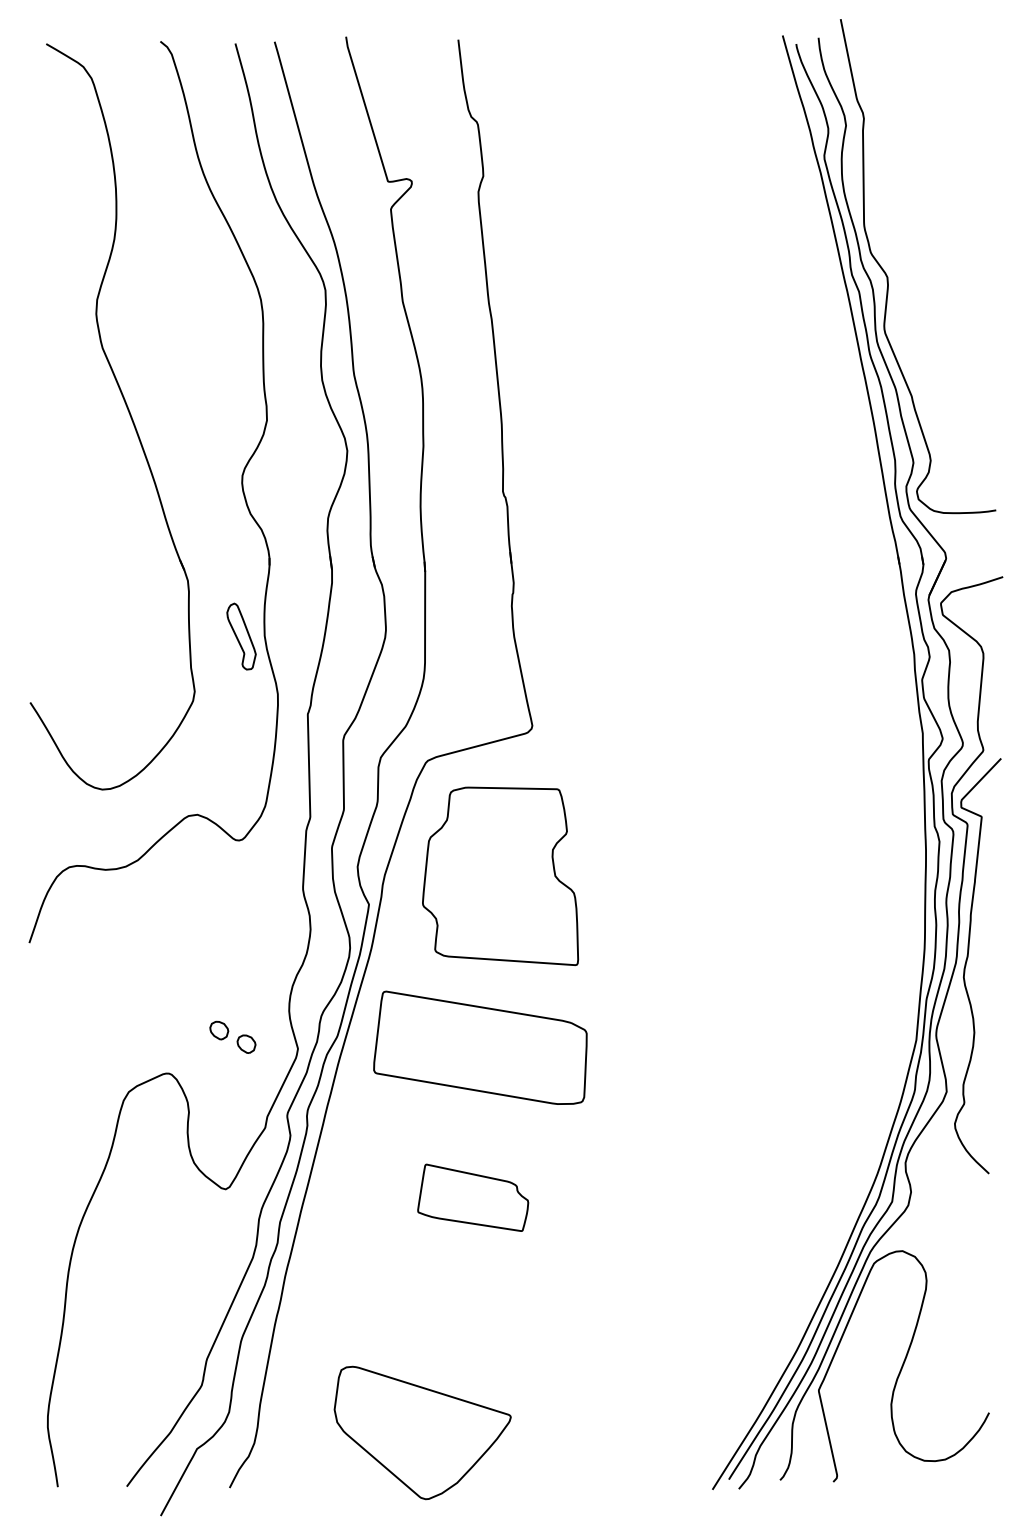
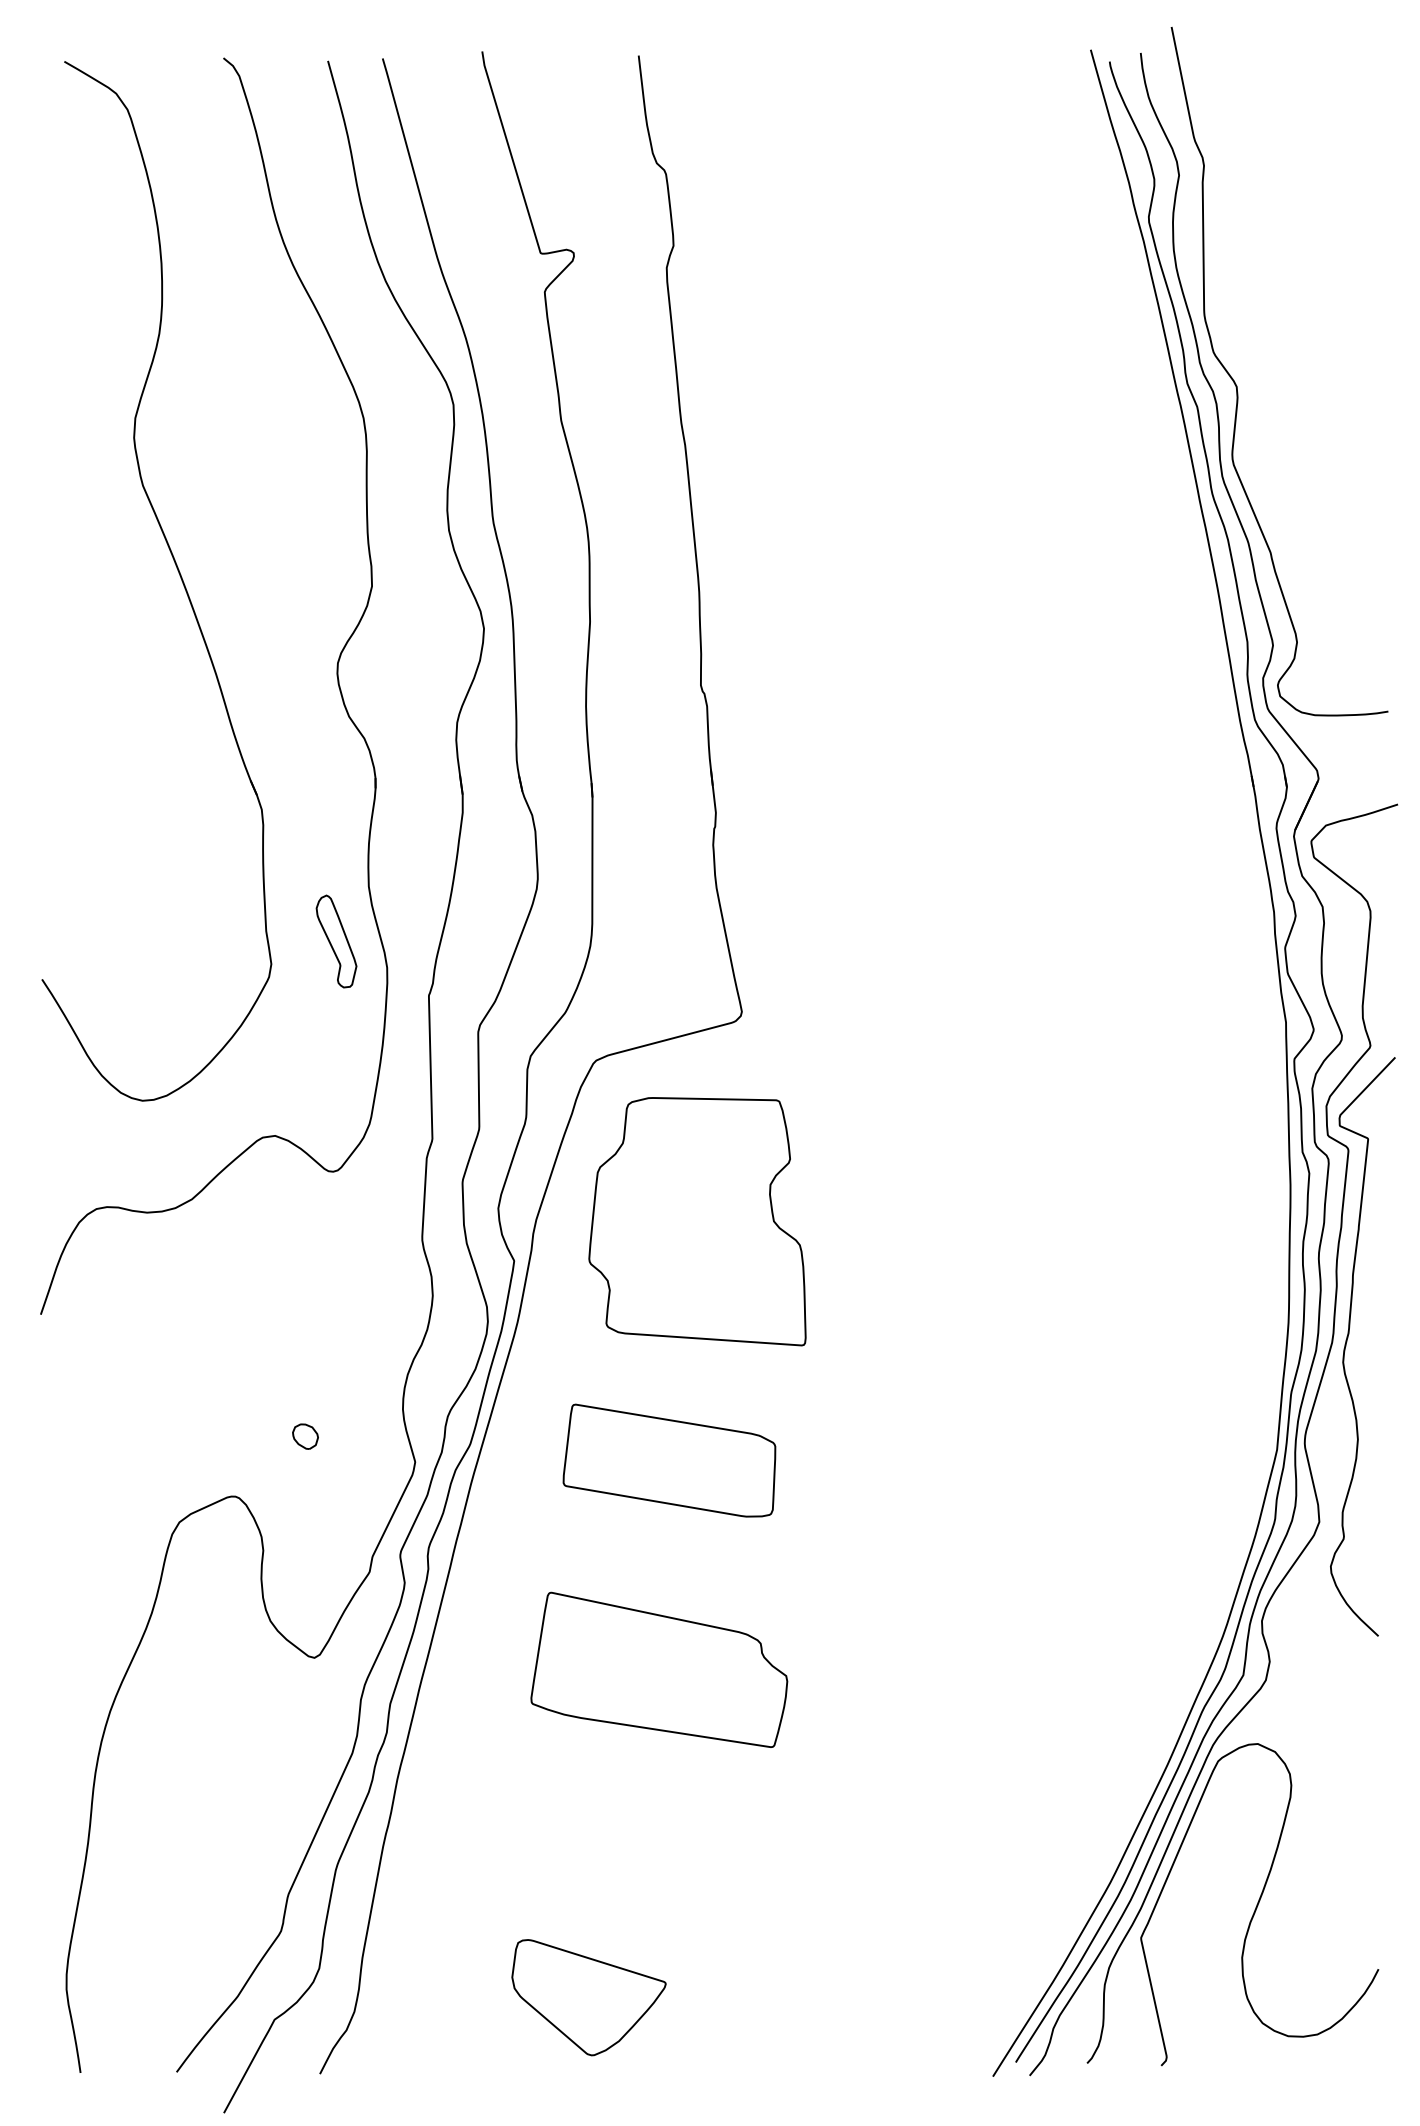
part: (241, 636) -> (336, 941), moved
part: (246, 1044) -> (343, 1455), removed
part: (480, 1047) -> (669, 1460), size x0.71
part: (473, 1197) -> (659, 1669), size x1.67
part: (422, 1433) -> (588, 1997), size x0.62

